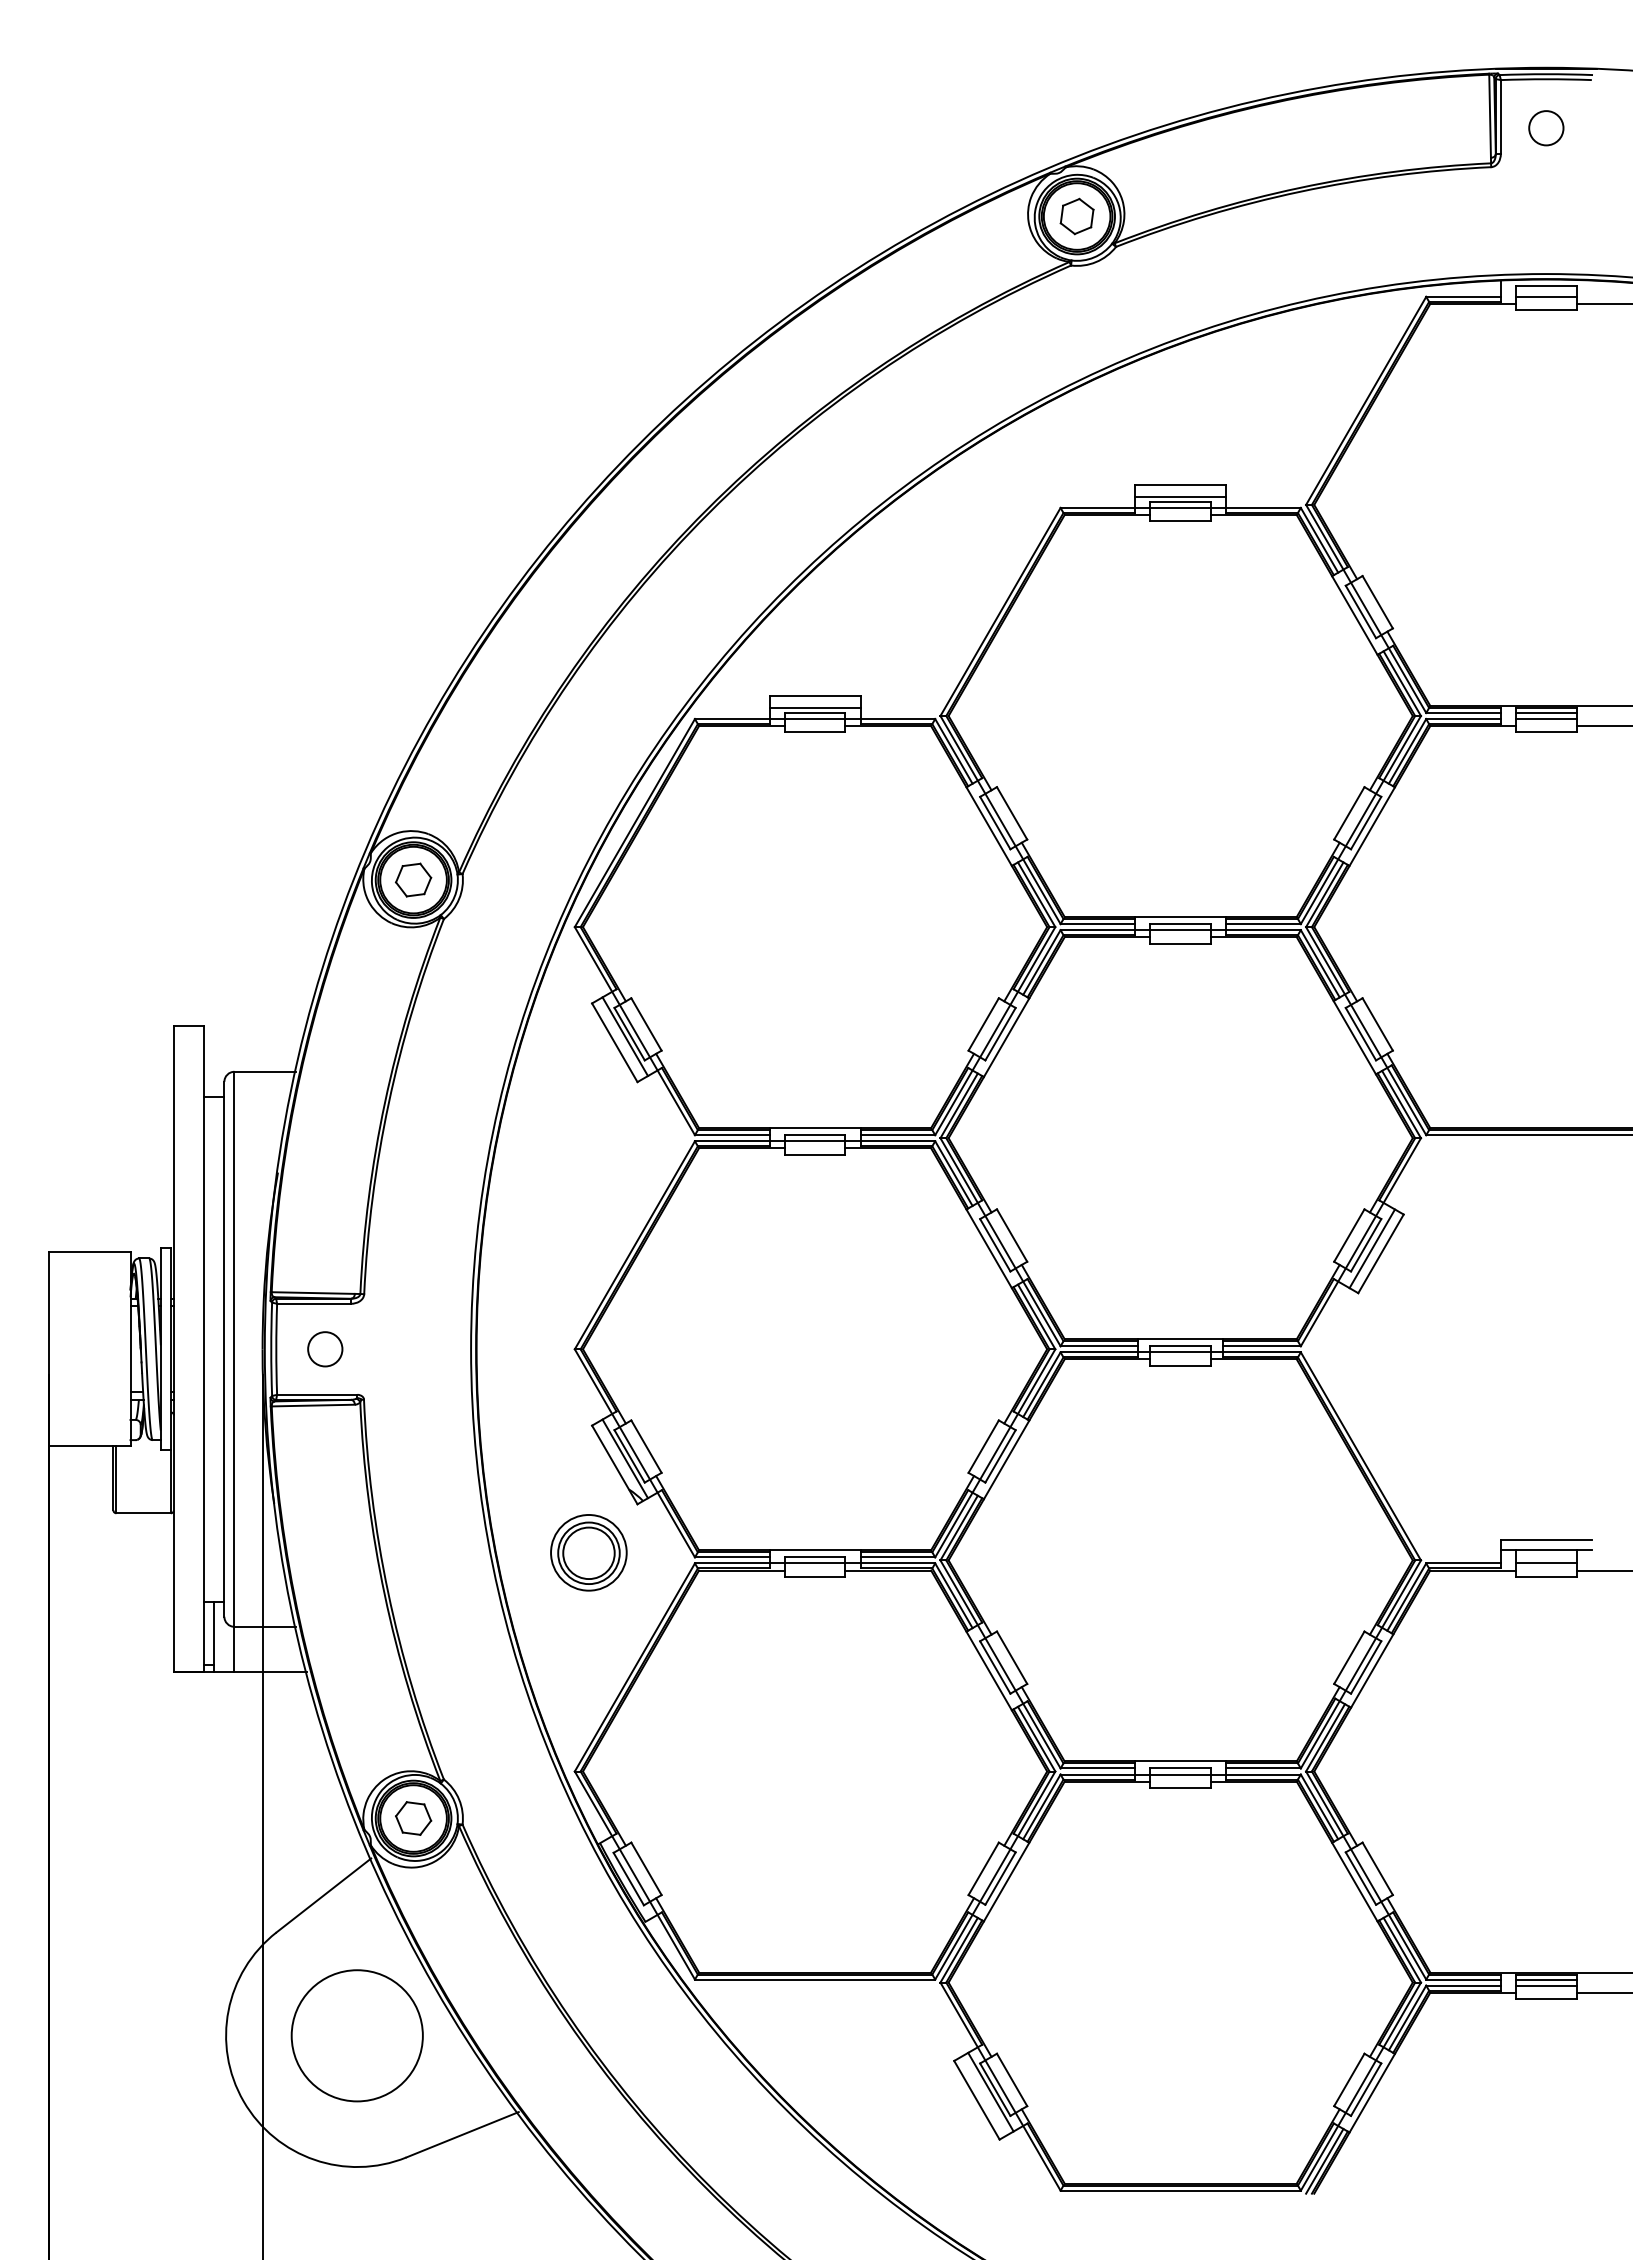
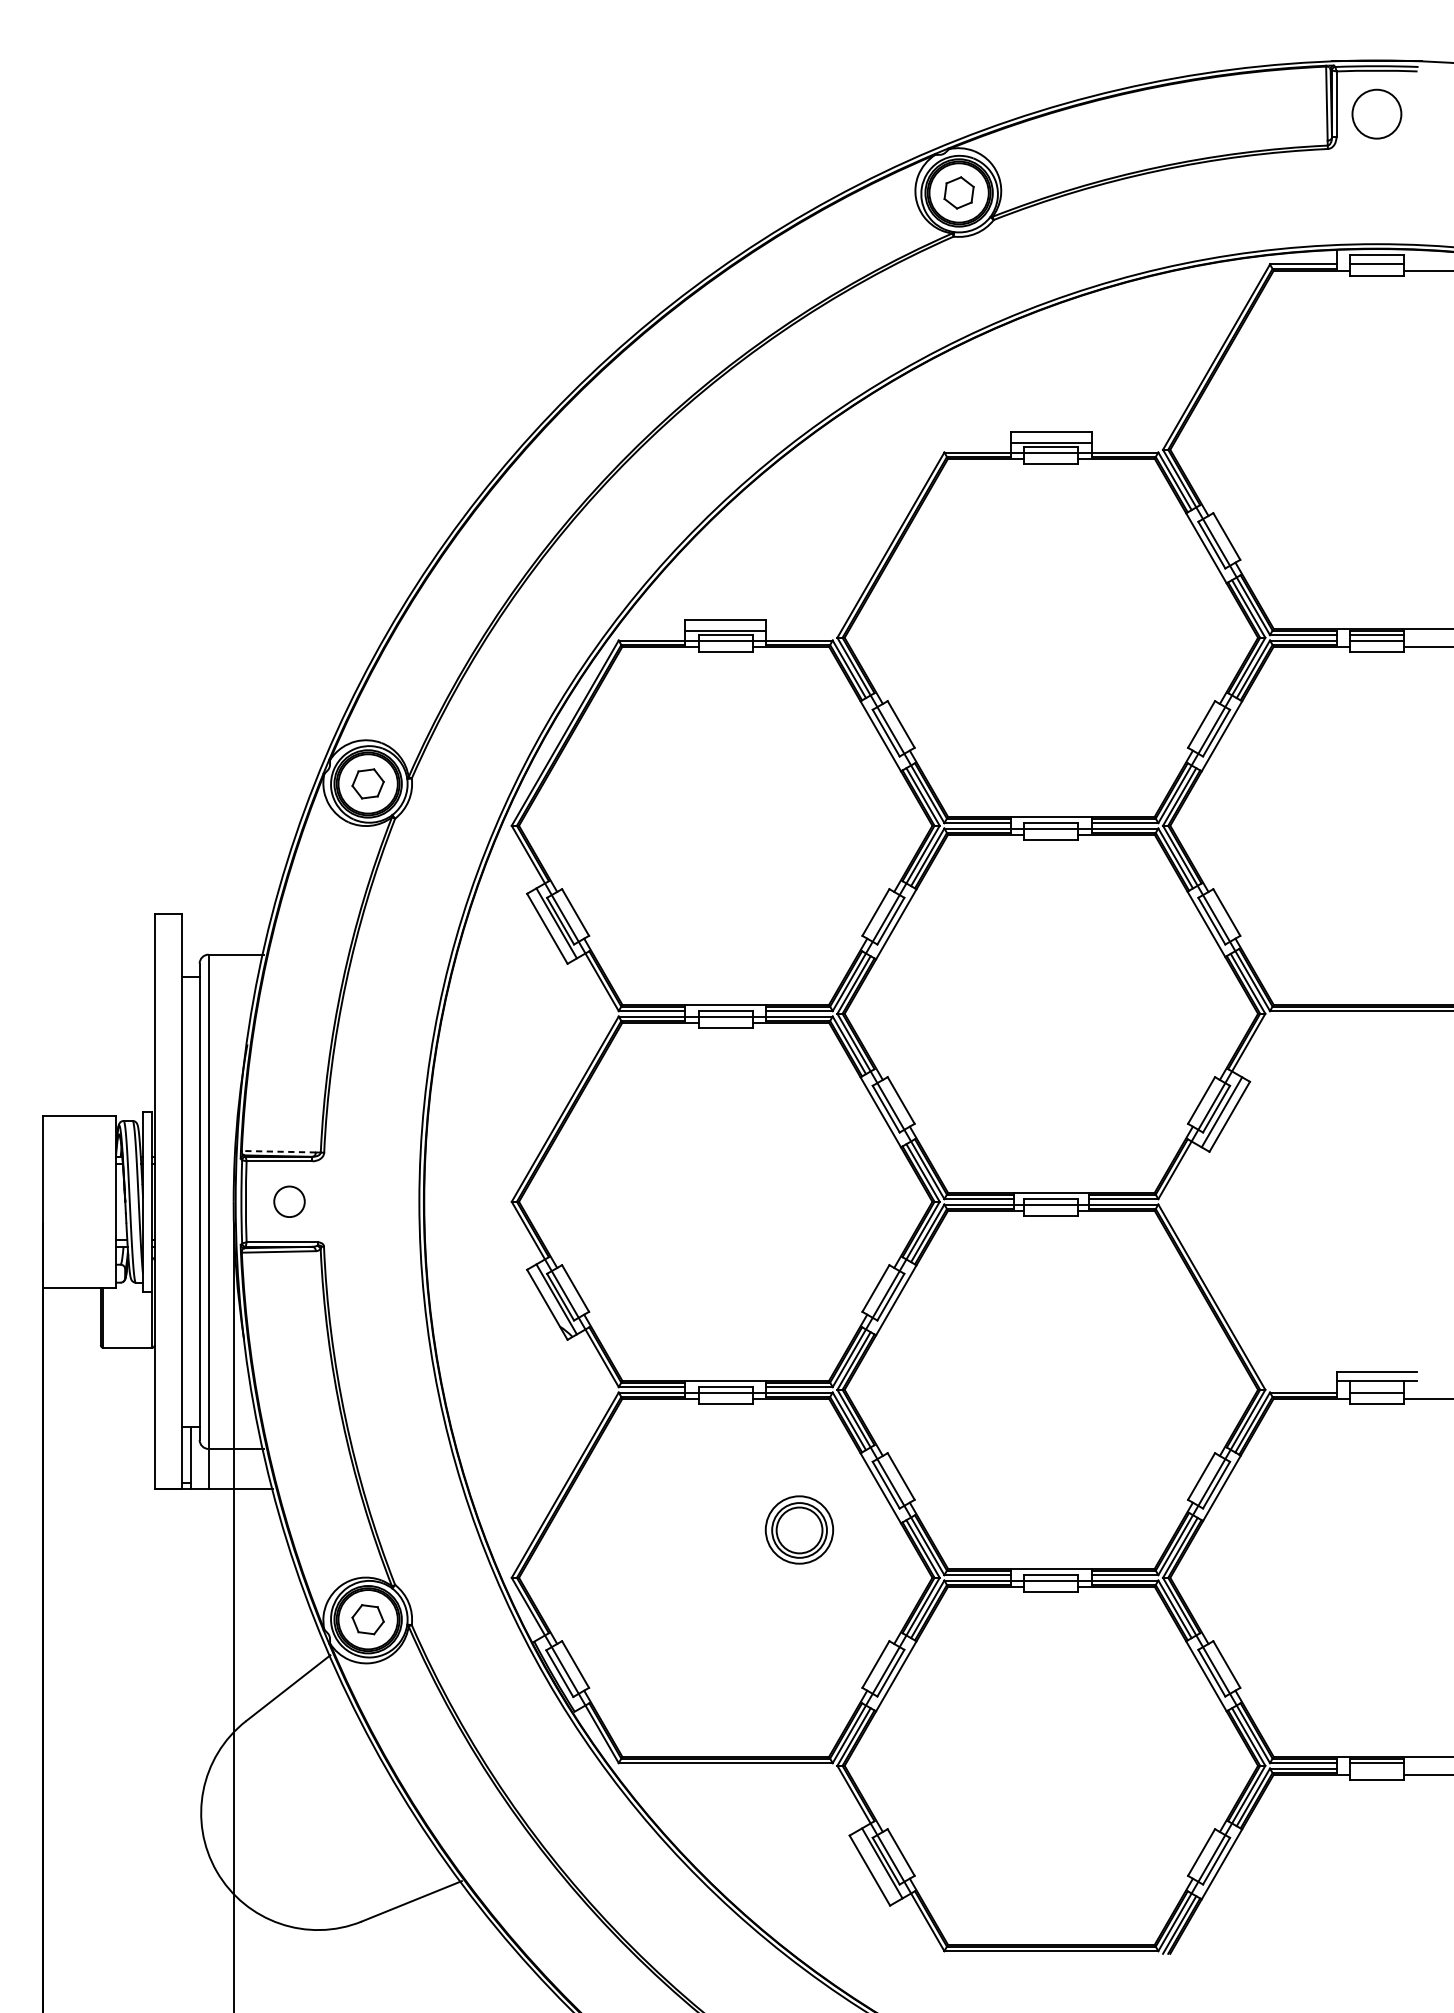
circle: (1546, 128) -> (1377, 114), size x1.6
line: (313, 1293) -> (279, 1152), solid -> dashed
part: (588, 1552) -> (799, 1529), moved
line: (1546, 1985) -> (1377, 1768), removed
circle: (356, 2035) -> (317, 1812), removed

